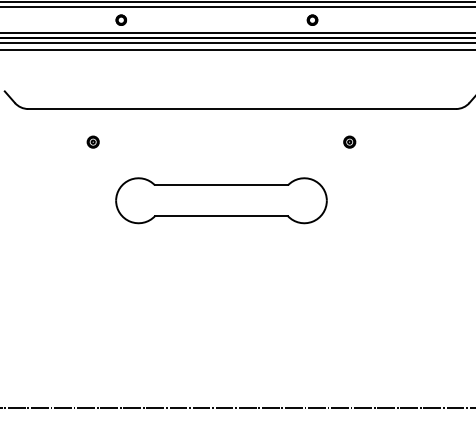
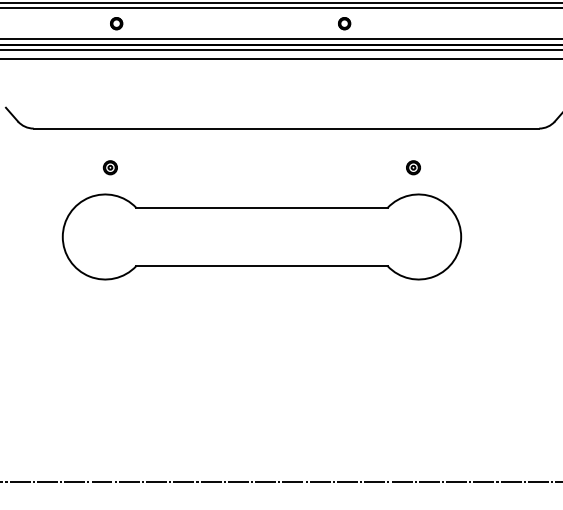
part: (121, 20) -> (116, 23), moved
part: (312, 20) -> (344, 23), moved
part: (221, 200) -> (261, 236), size x1.6

